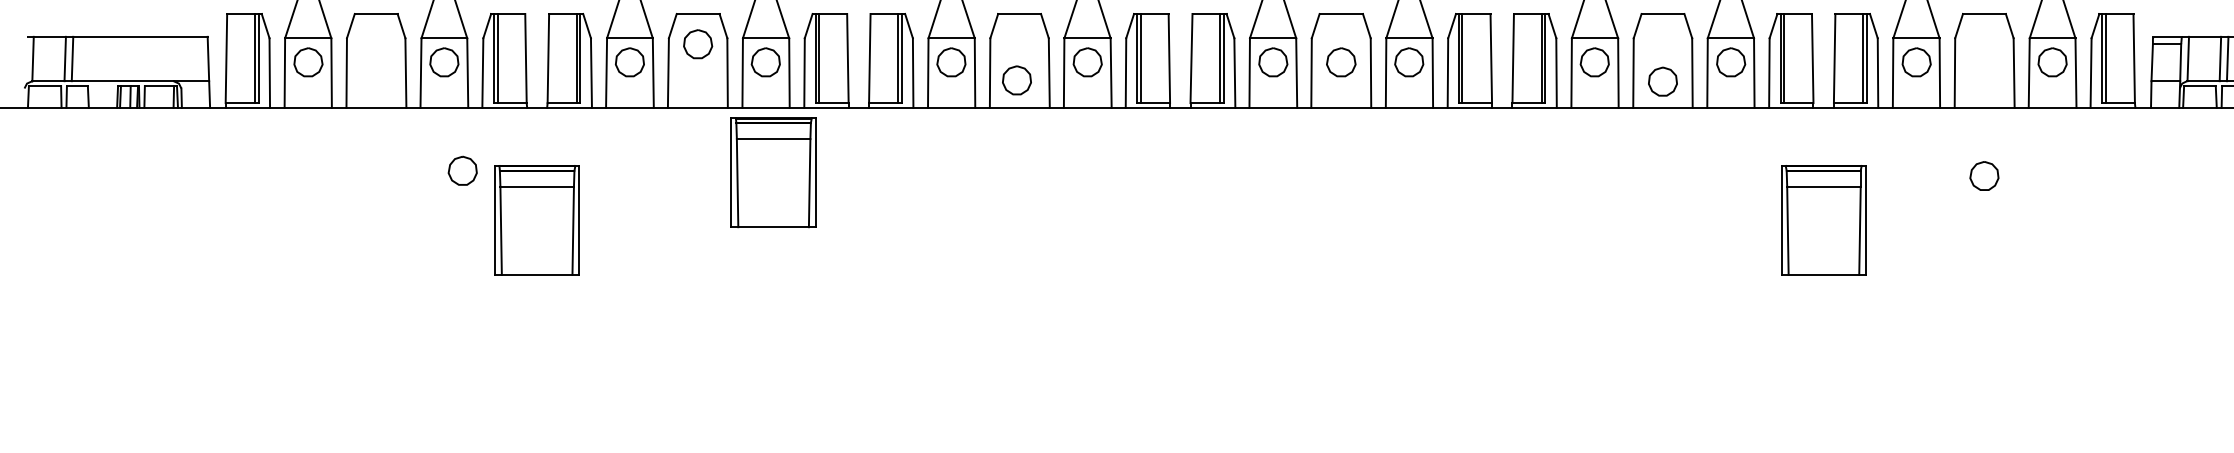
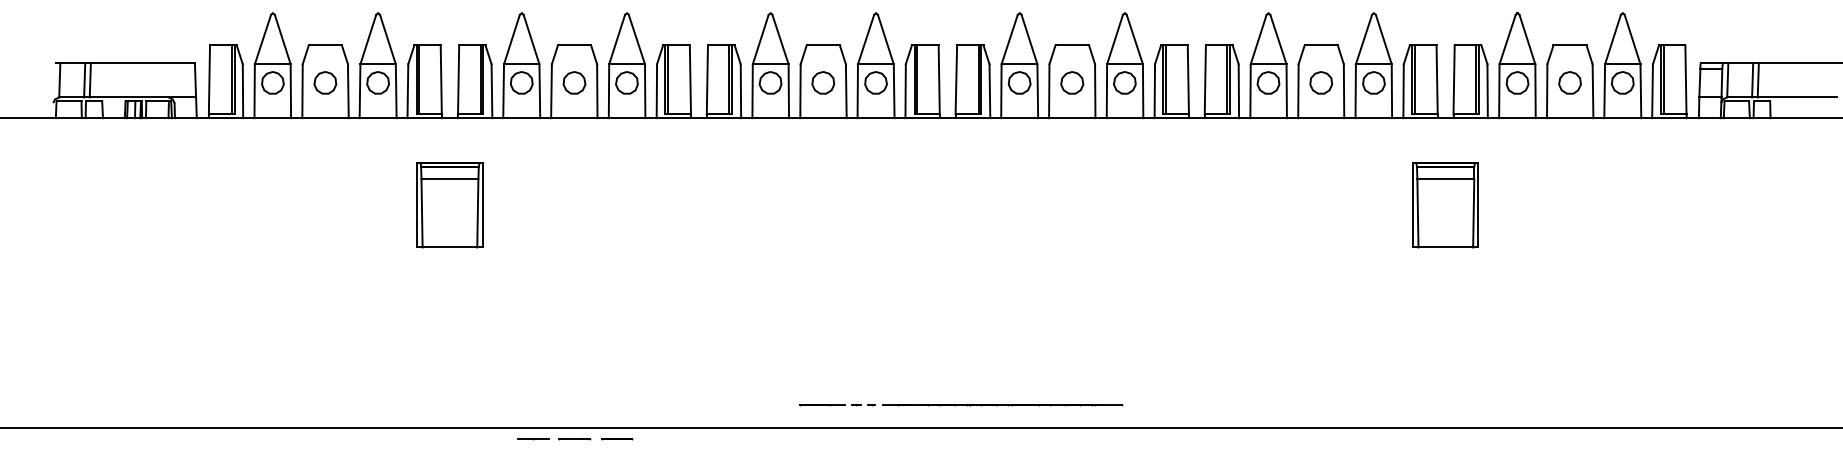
part: (698, 43) -> (574, 82), moved
part: (1017, 79) -> (823, 82), moved
part: (1662, 81) -> (1320, 82), moved
part: (462, 170) -> (325, 82), moved
part: (773, 172) -> (632, 168), removed
part: (1983, 175) -> (1569, 82), moved

